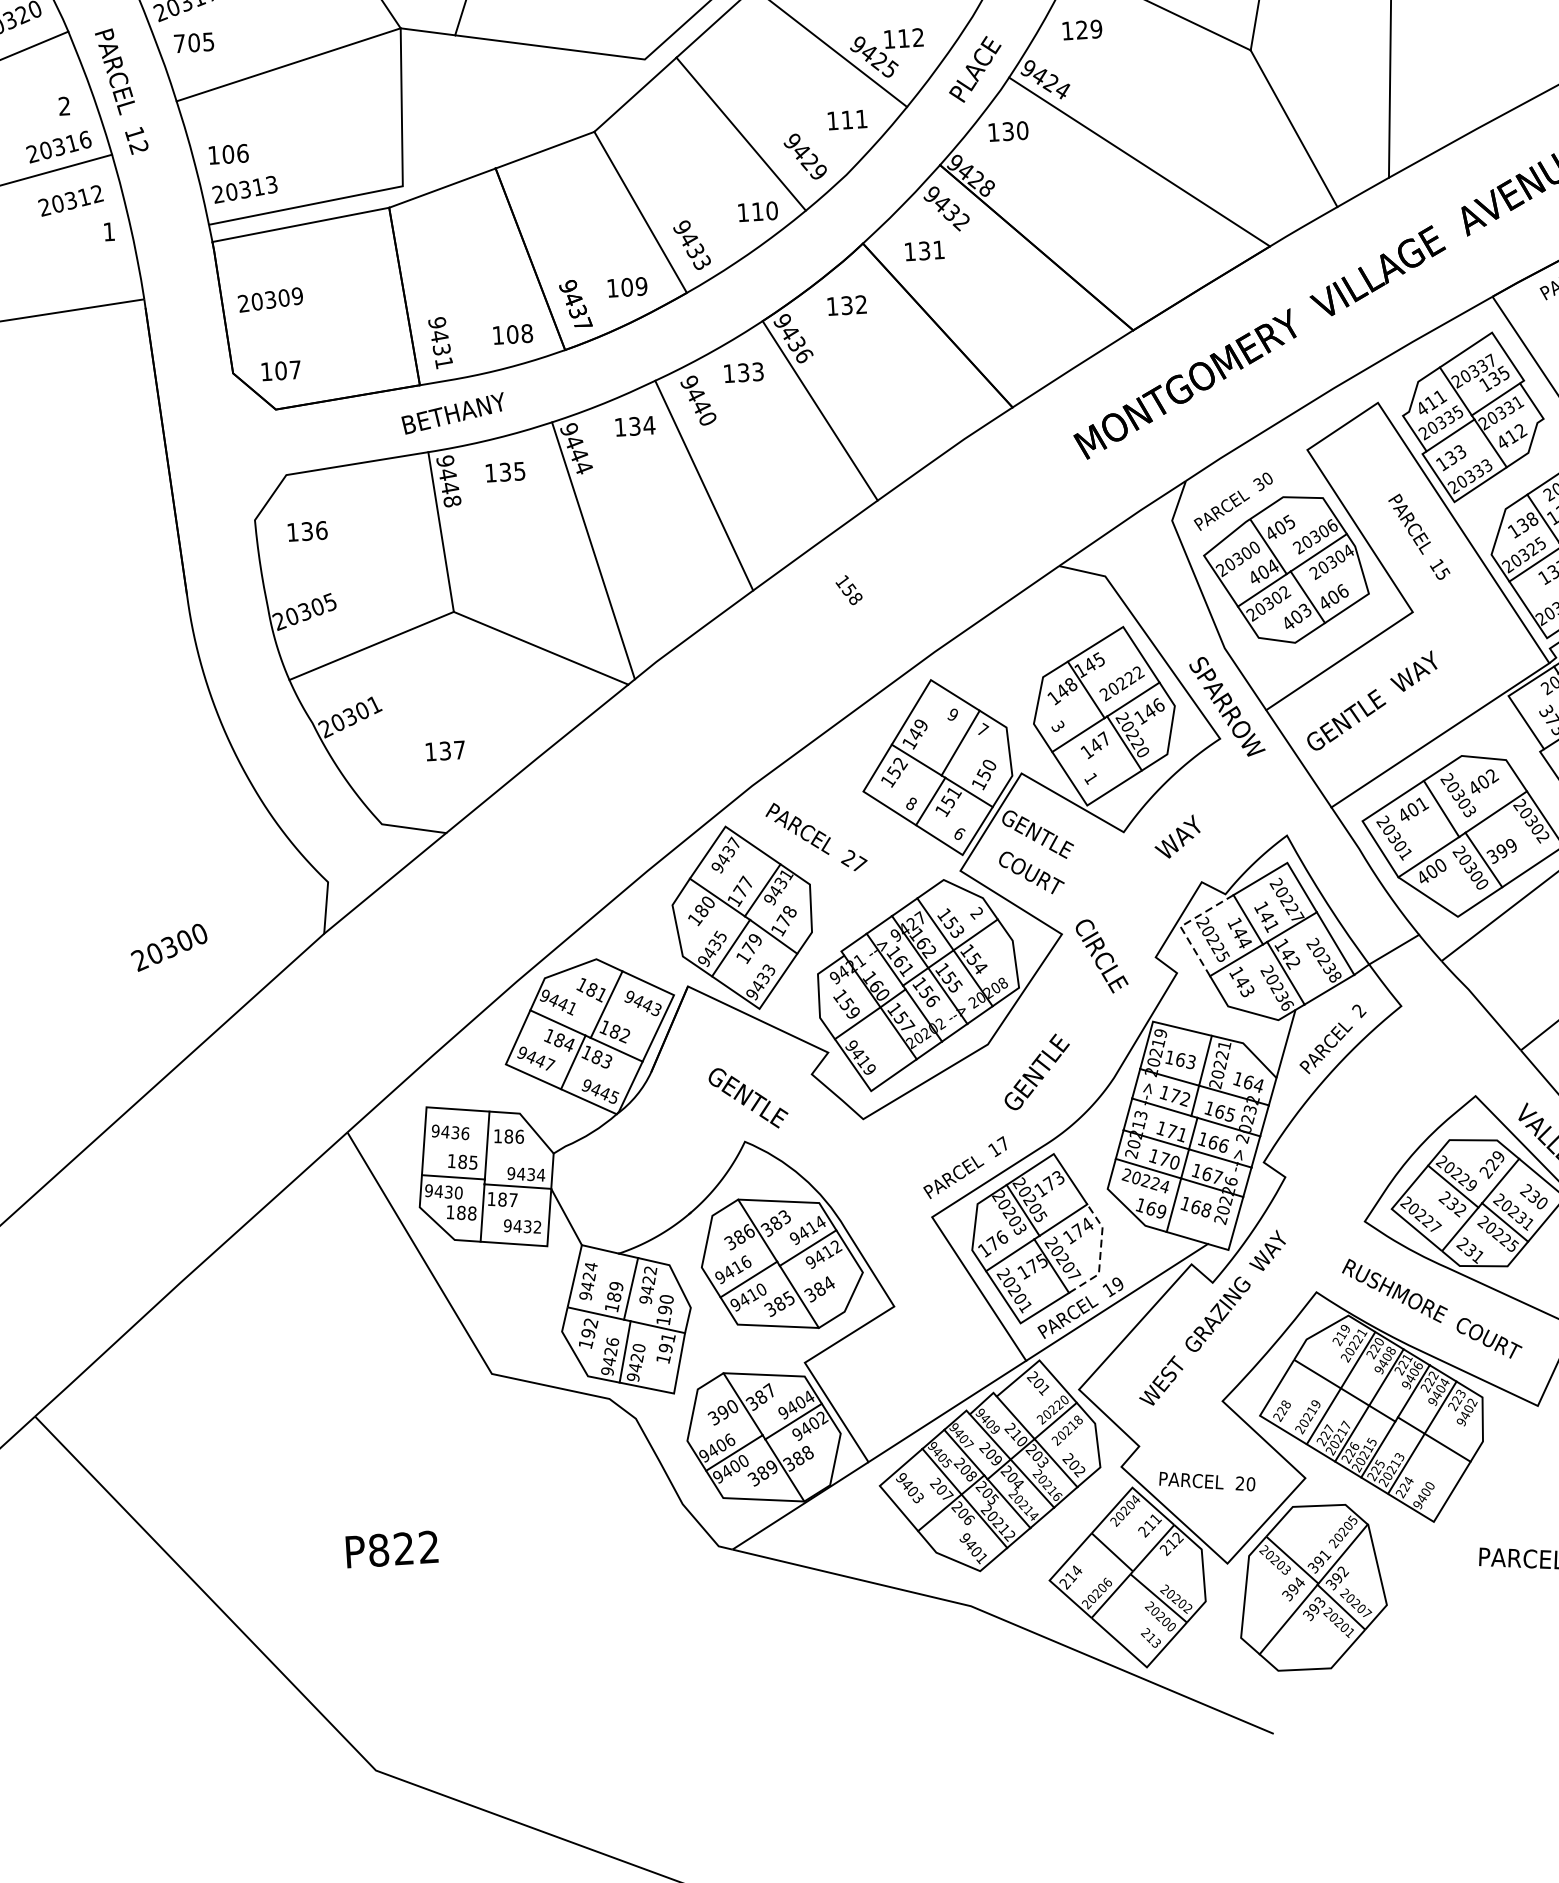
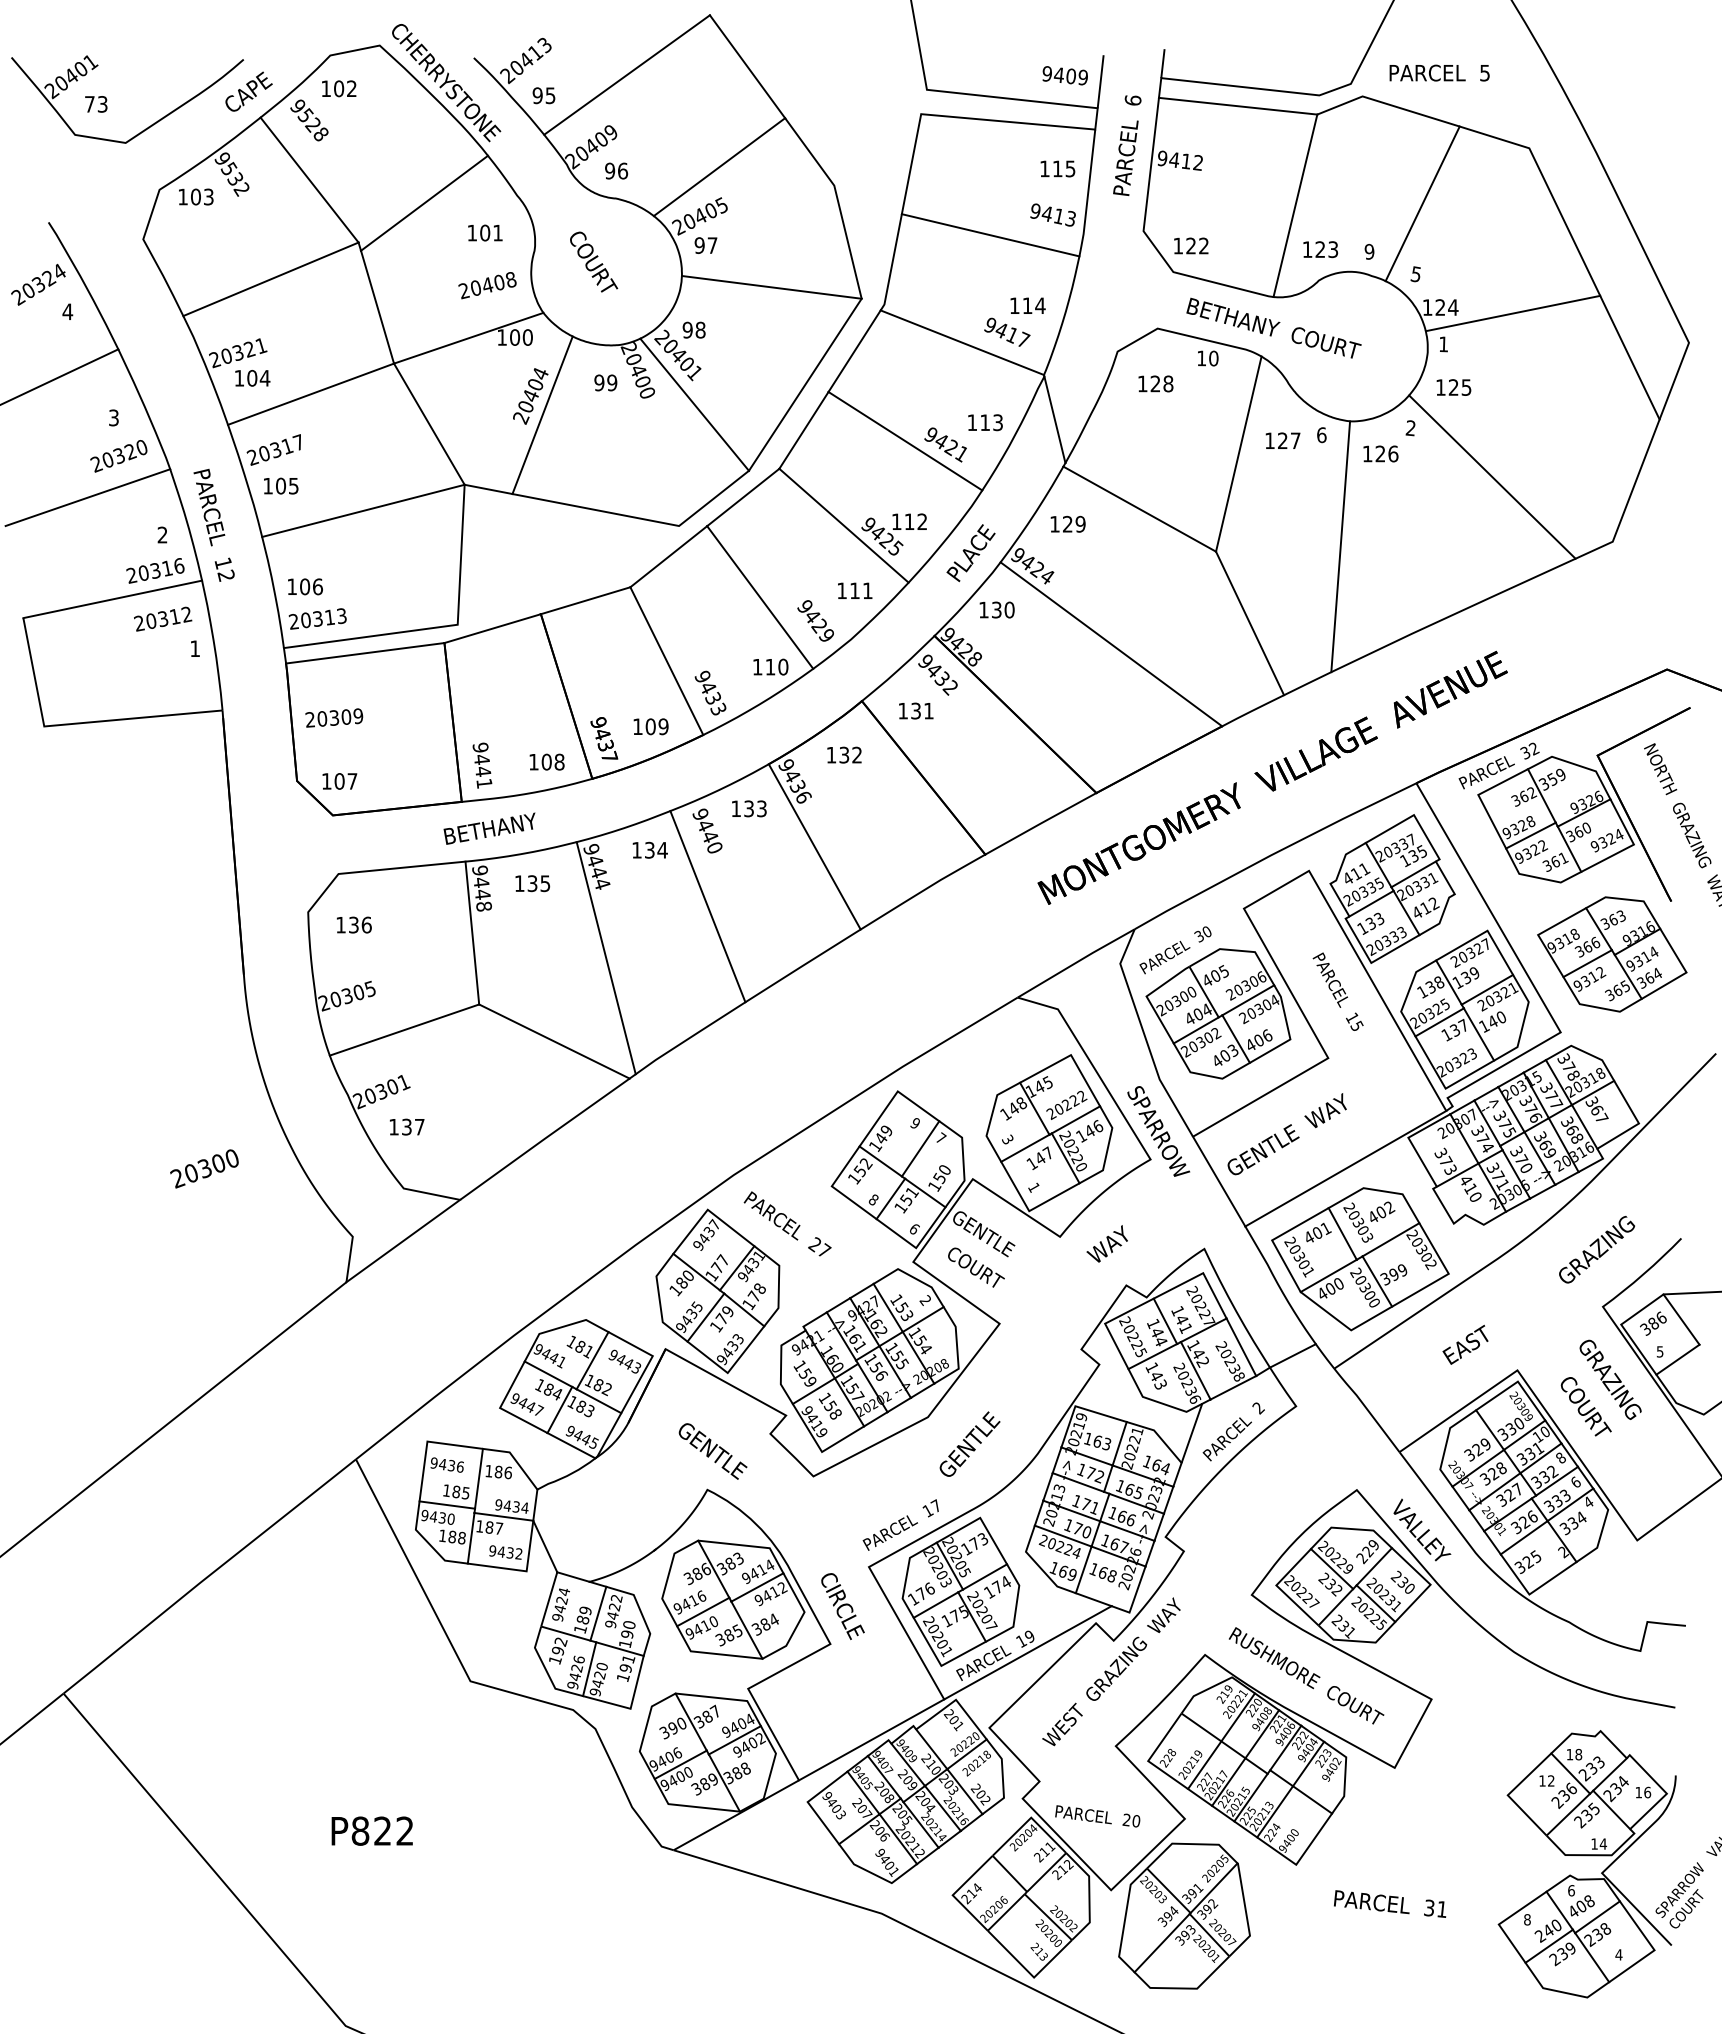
text: (179, 44) -> (267, 486), 705 -> 105
text: (442, 349) -> (483, 771), 9431 -> 9441
text: (848, 589) -> (829, 1405), moved
text: (445, 750) -> (407, 1126), moved
line: (1181, 926) -> (1105, 1323), dashed -> solid
text: (169, 947) -> (204, 1168), moved
text: (1101, 956) -> (842, 1606), moved
line: (1100, 1254) -> (1015, 1609), dashed -> solid

